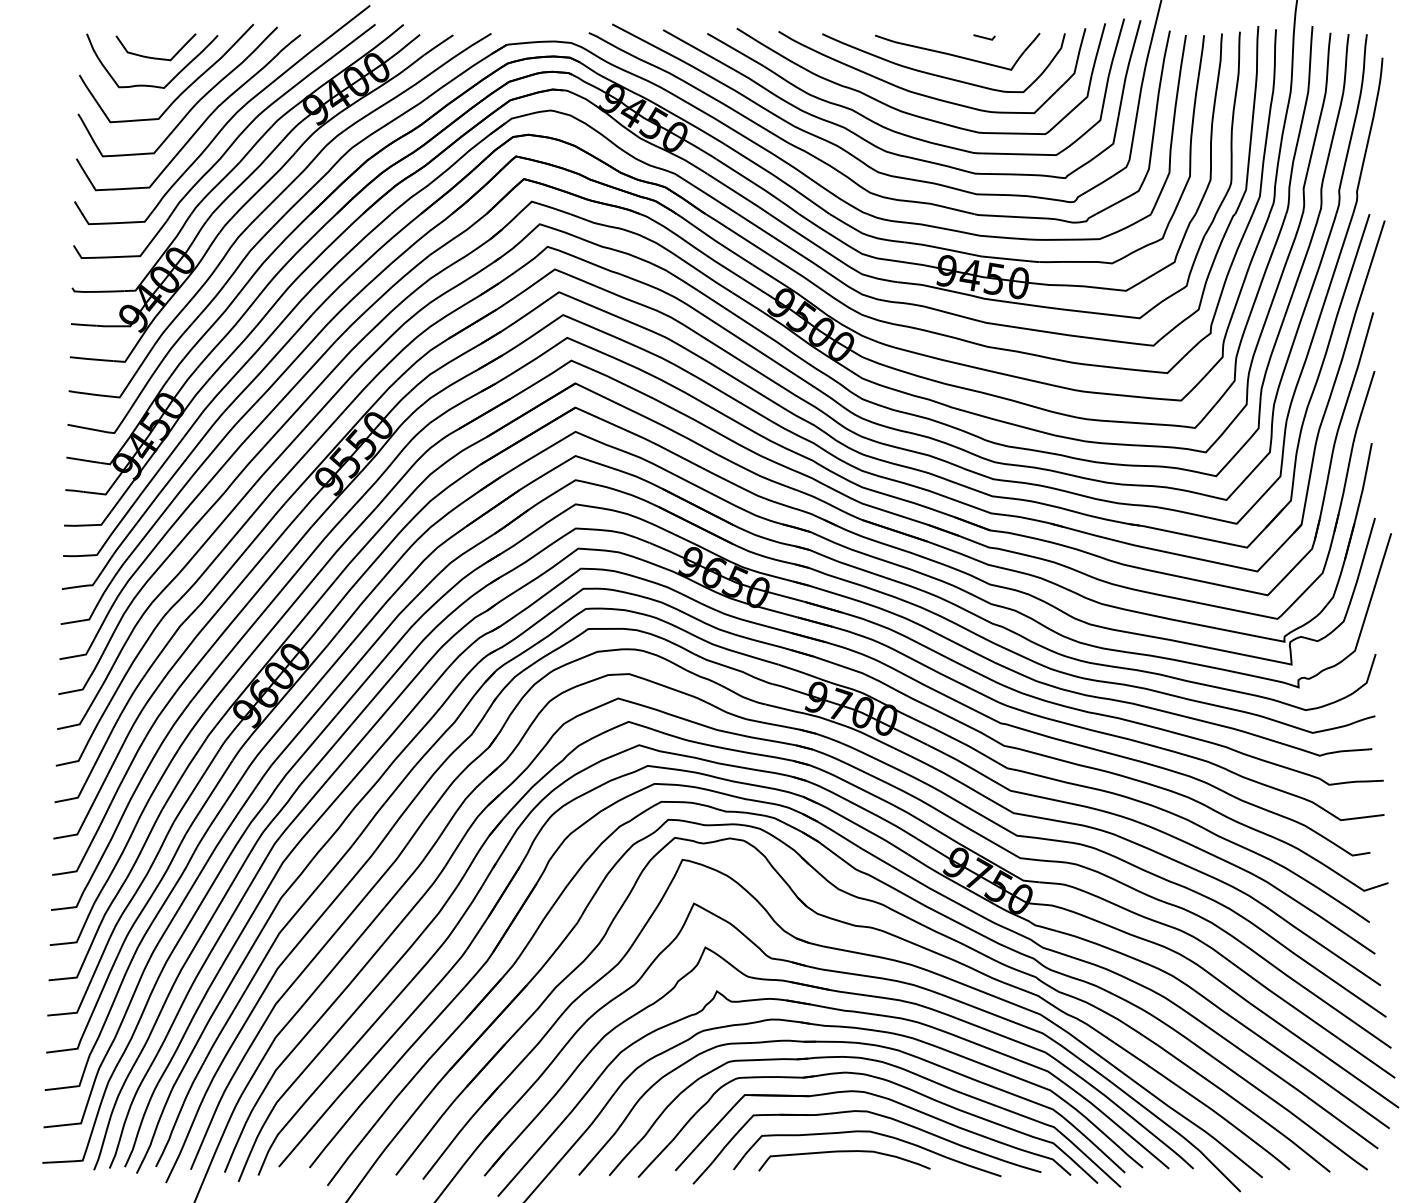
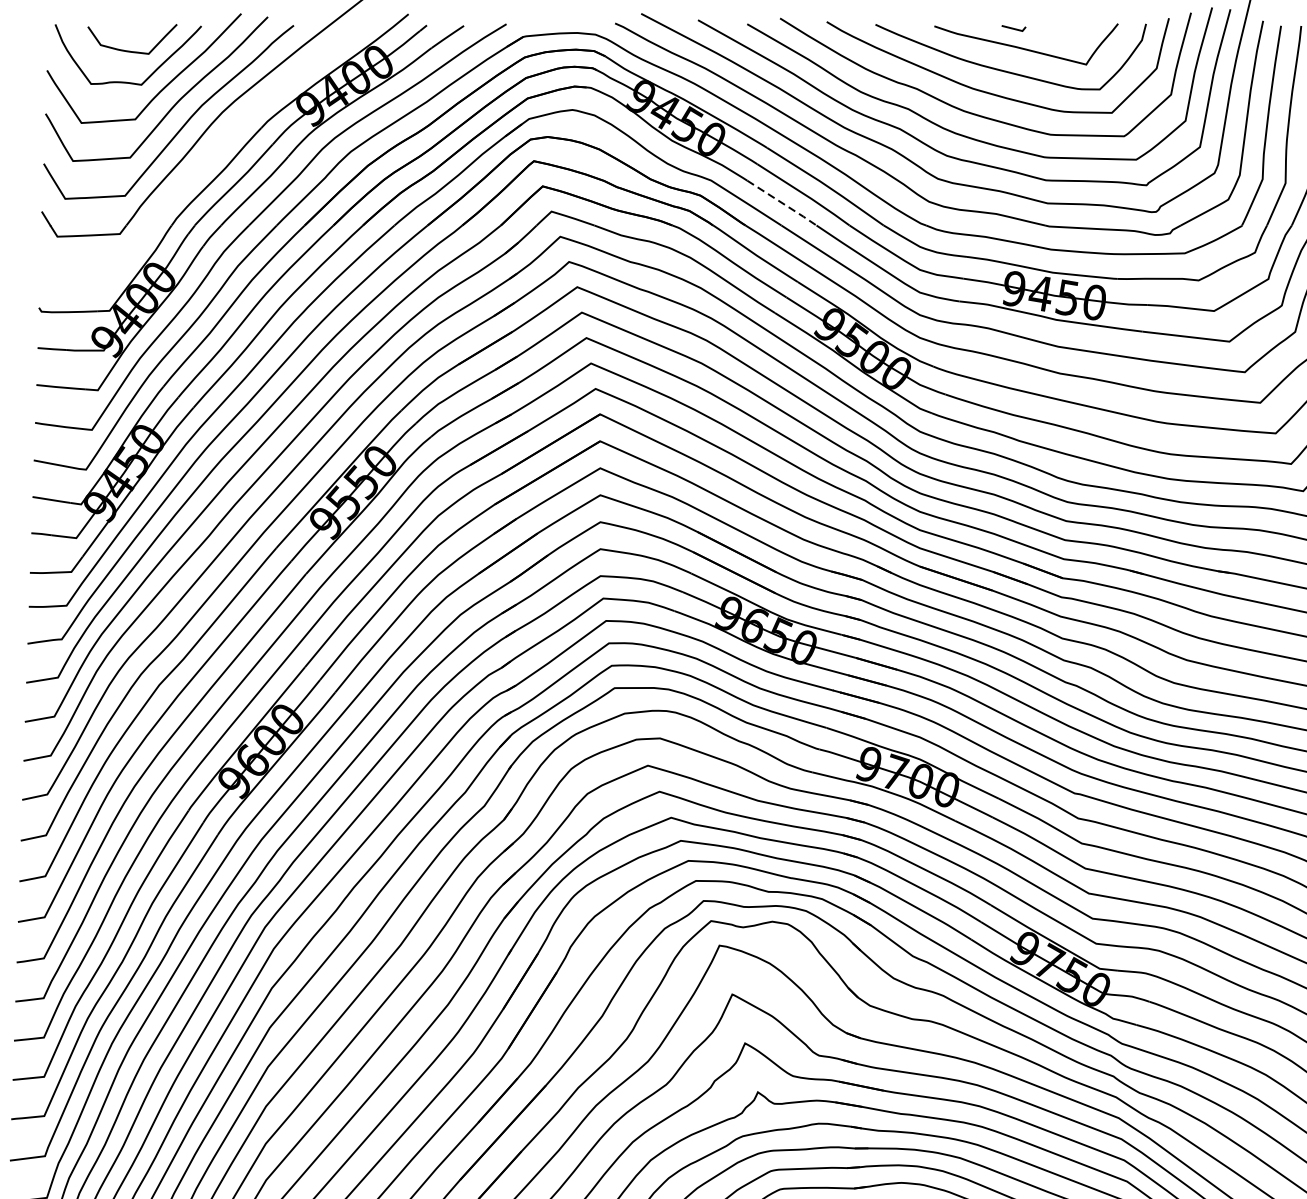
line: (984, 37) -> (1013, 28), moved
part: (229, 145) -> (214, 148), removed
line: (739, 194) -> (783, 203), solid -> dashed

